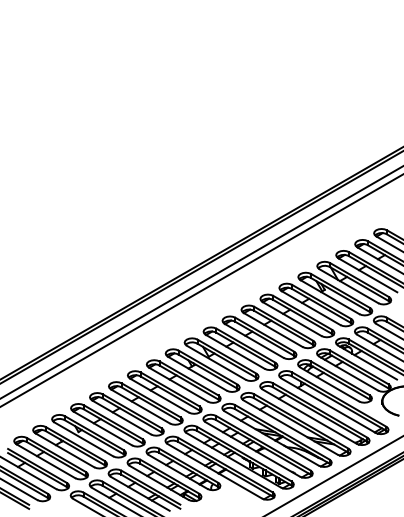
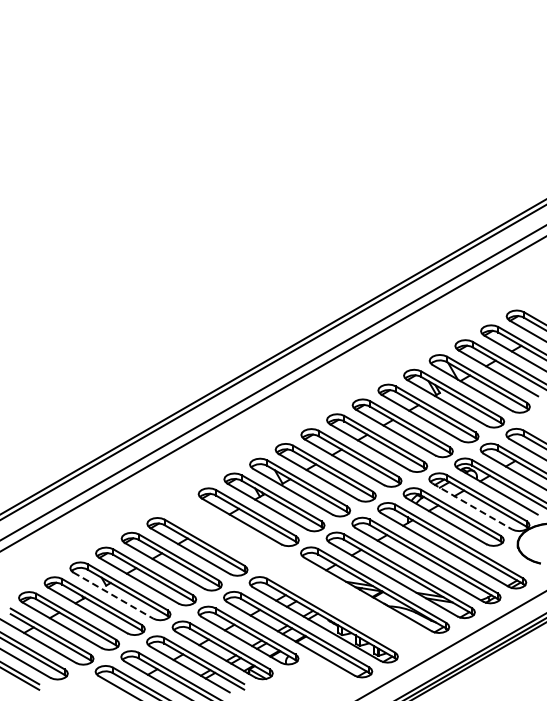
line: (348, 373) -> (472, 506), solid -> dashed
part: (220, 424) -> (298, 575), removed
line: (83, 439) -> (113, 595), solid -> dashed

